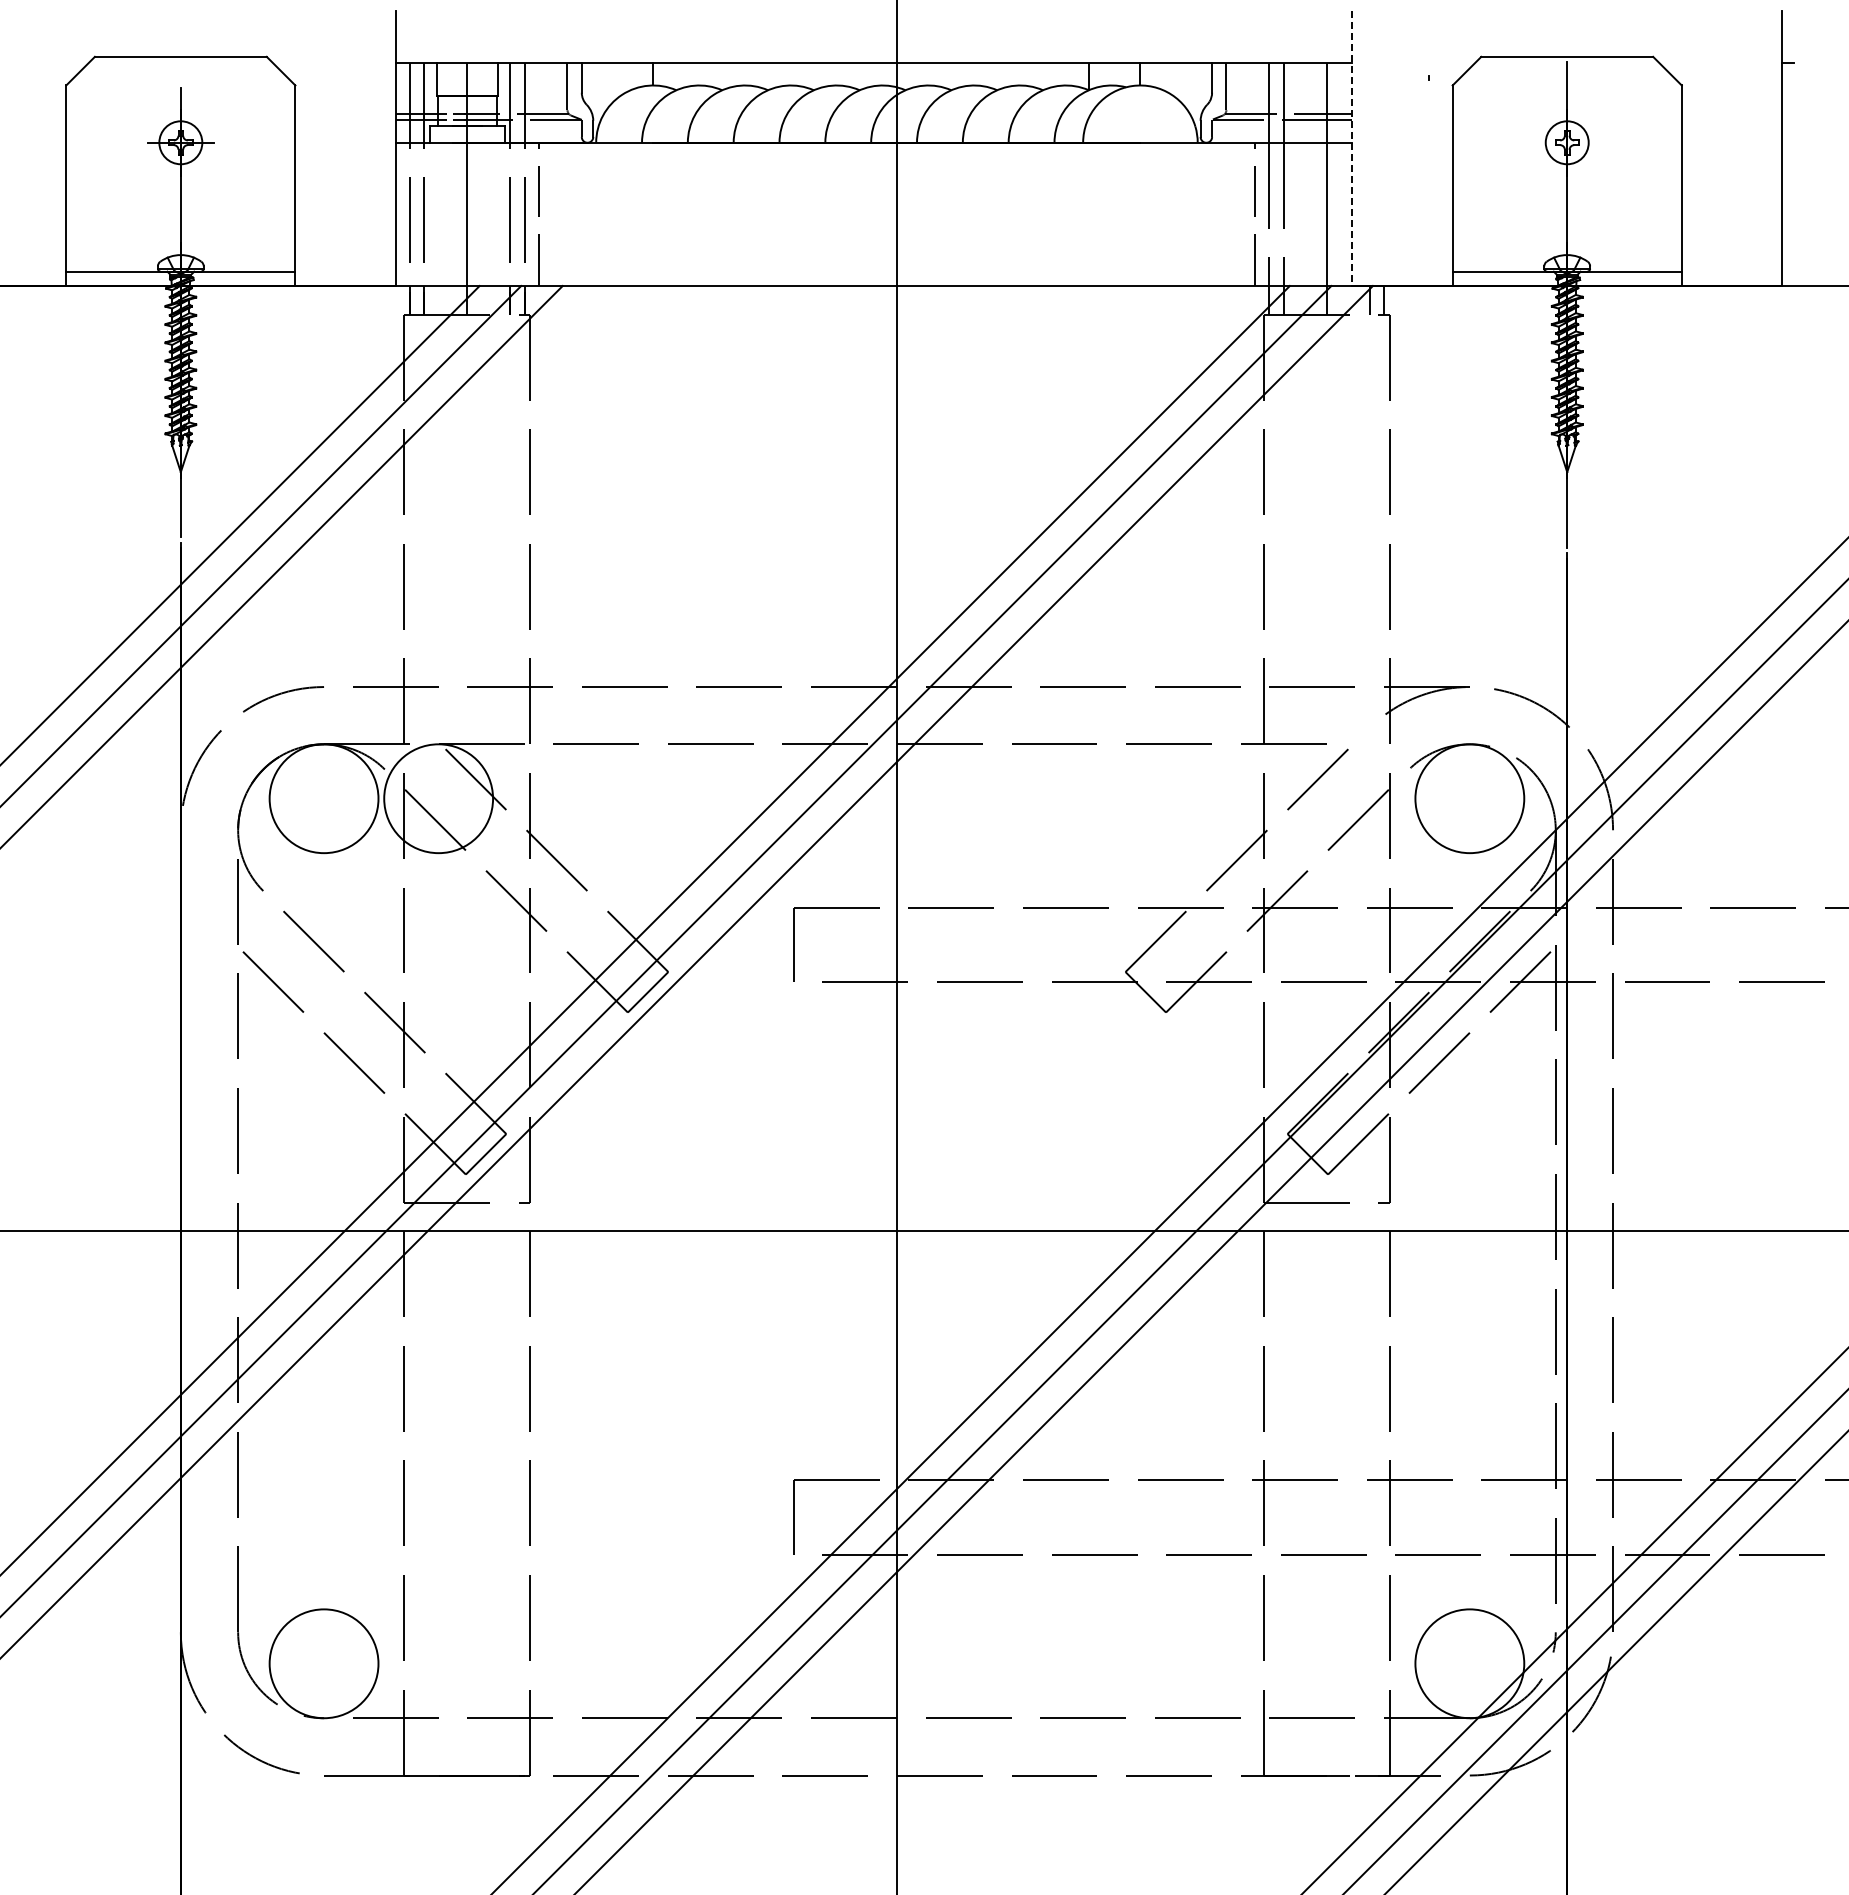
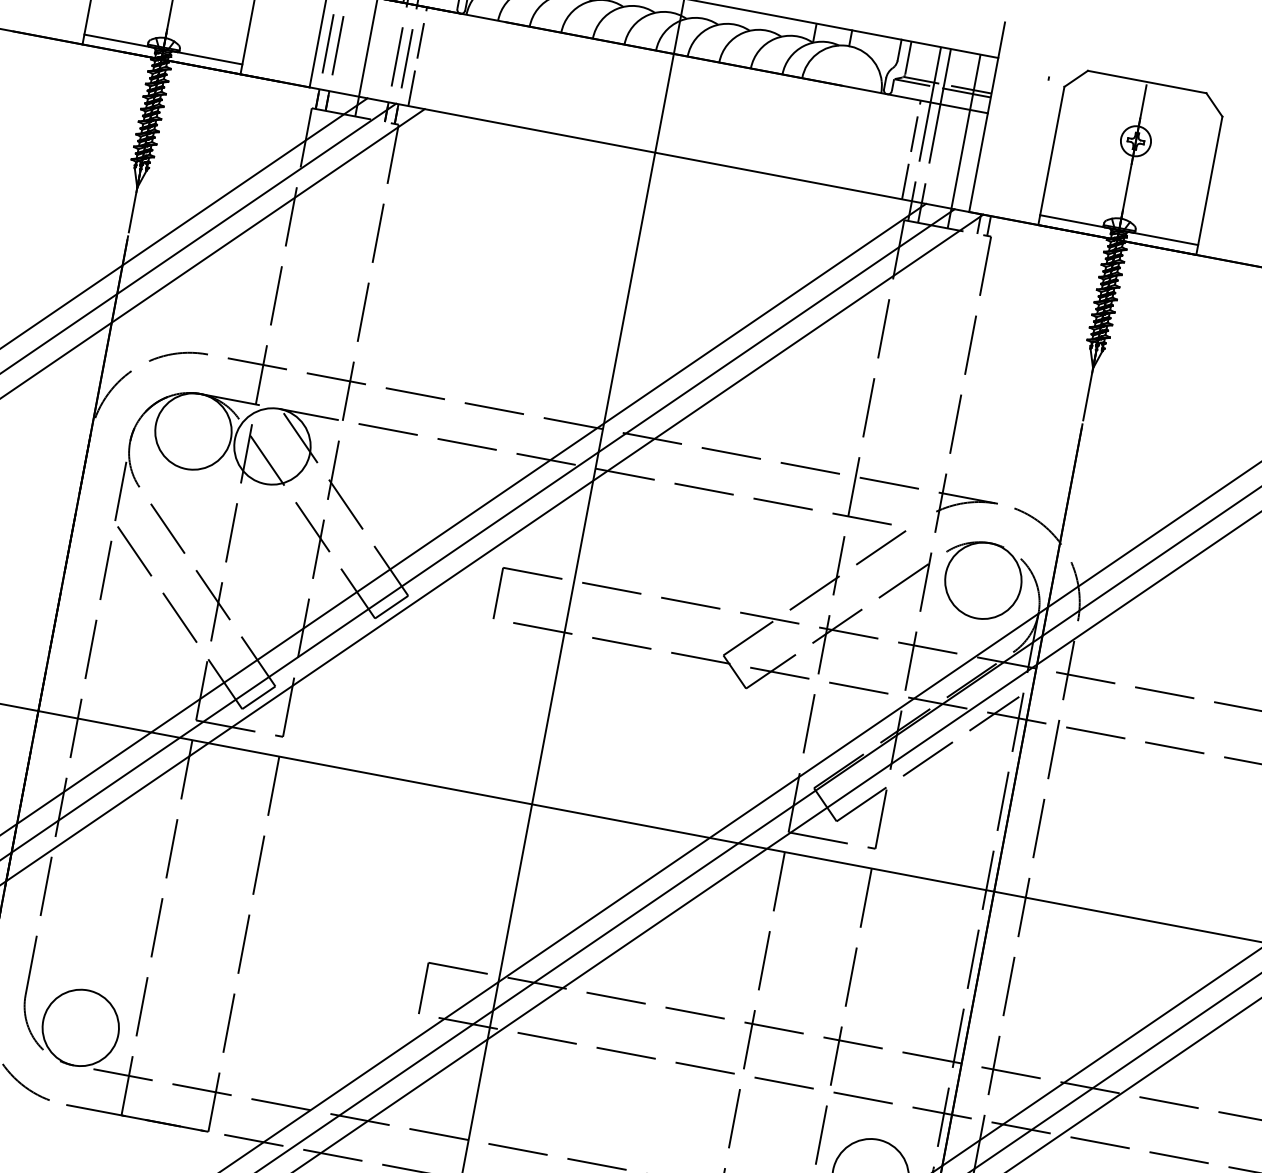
line: (1352, 149) -> (987, 117), dashed -> solid

